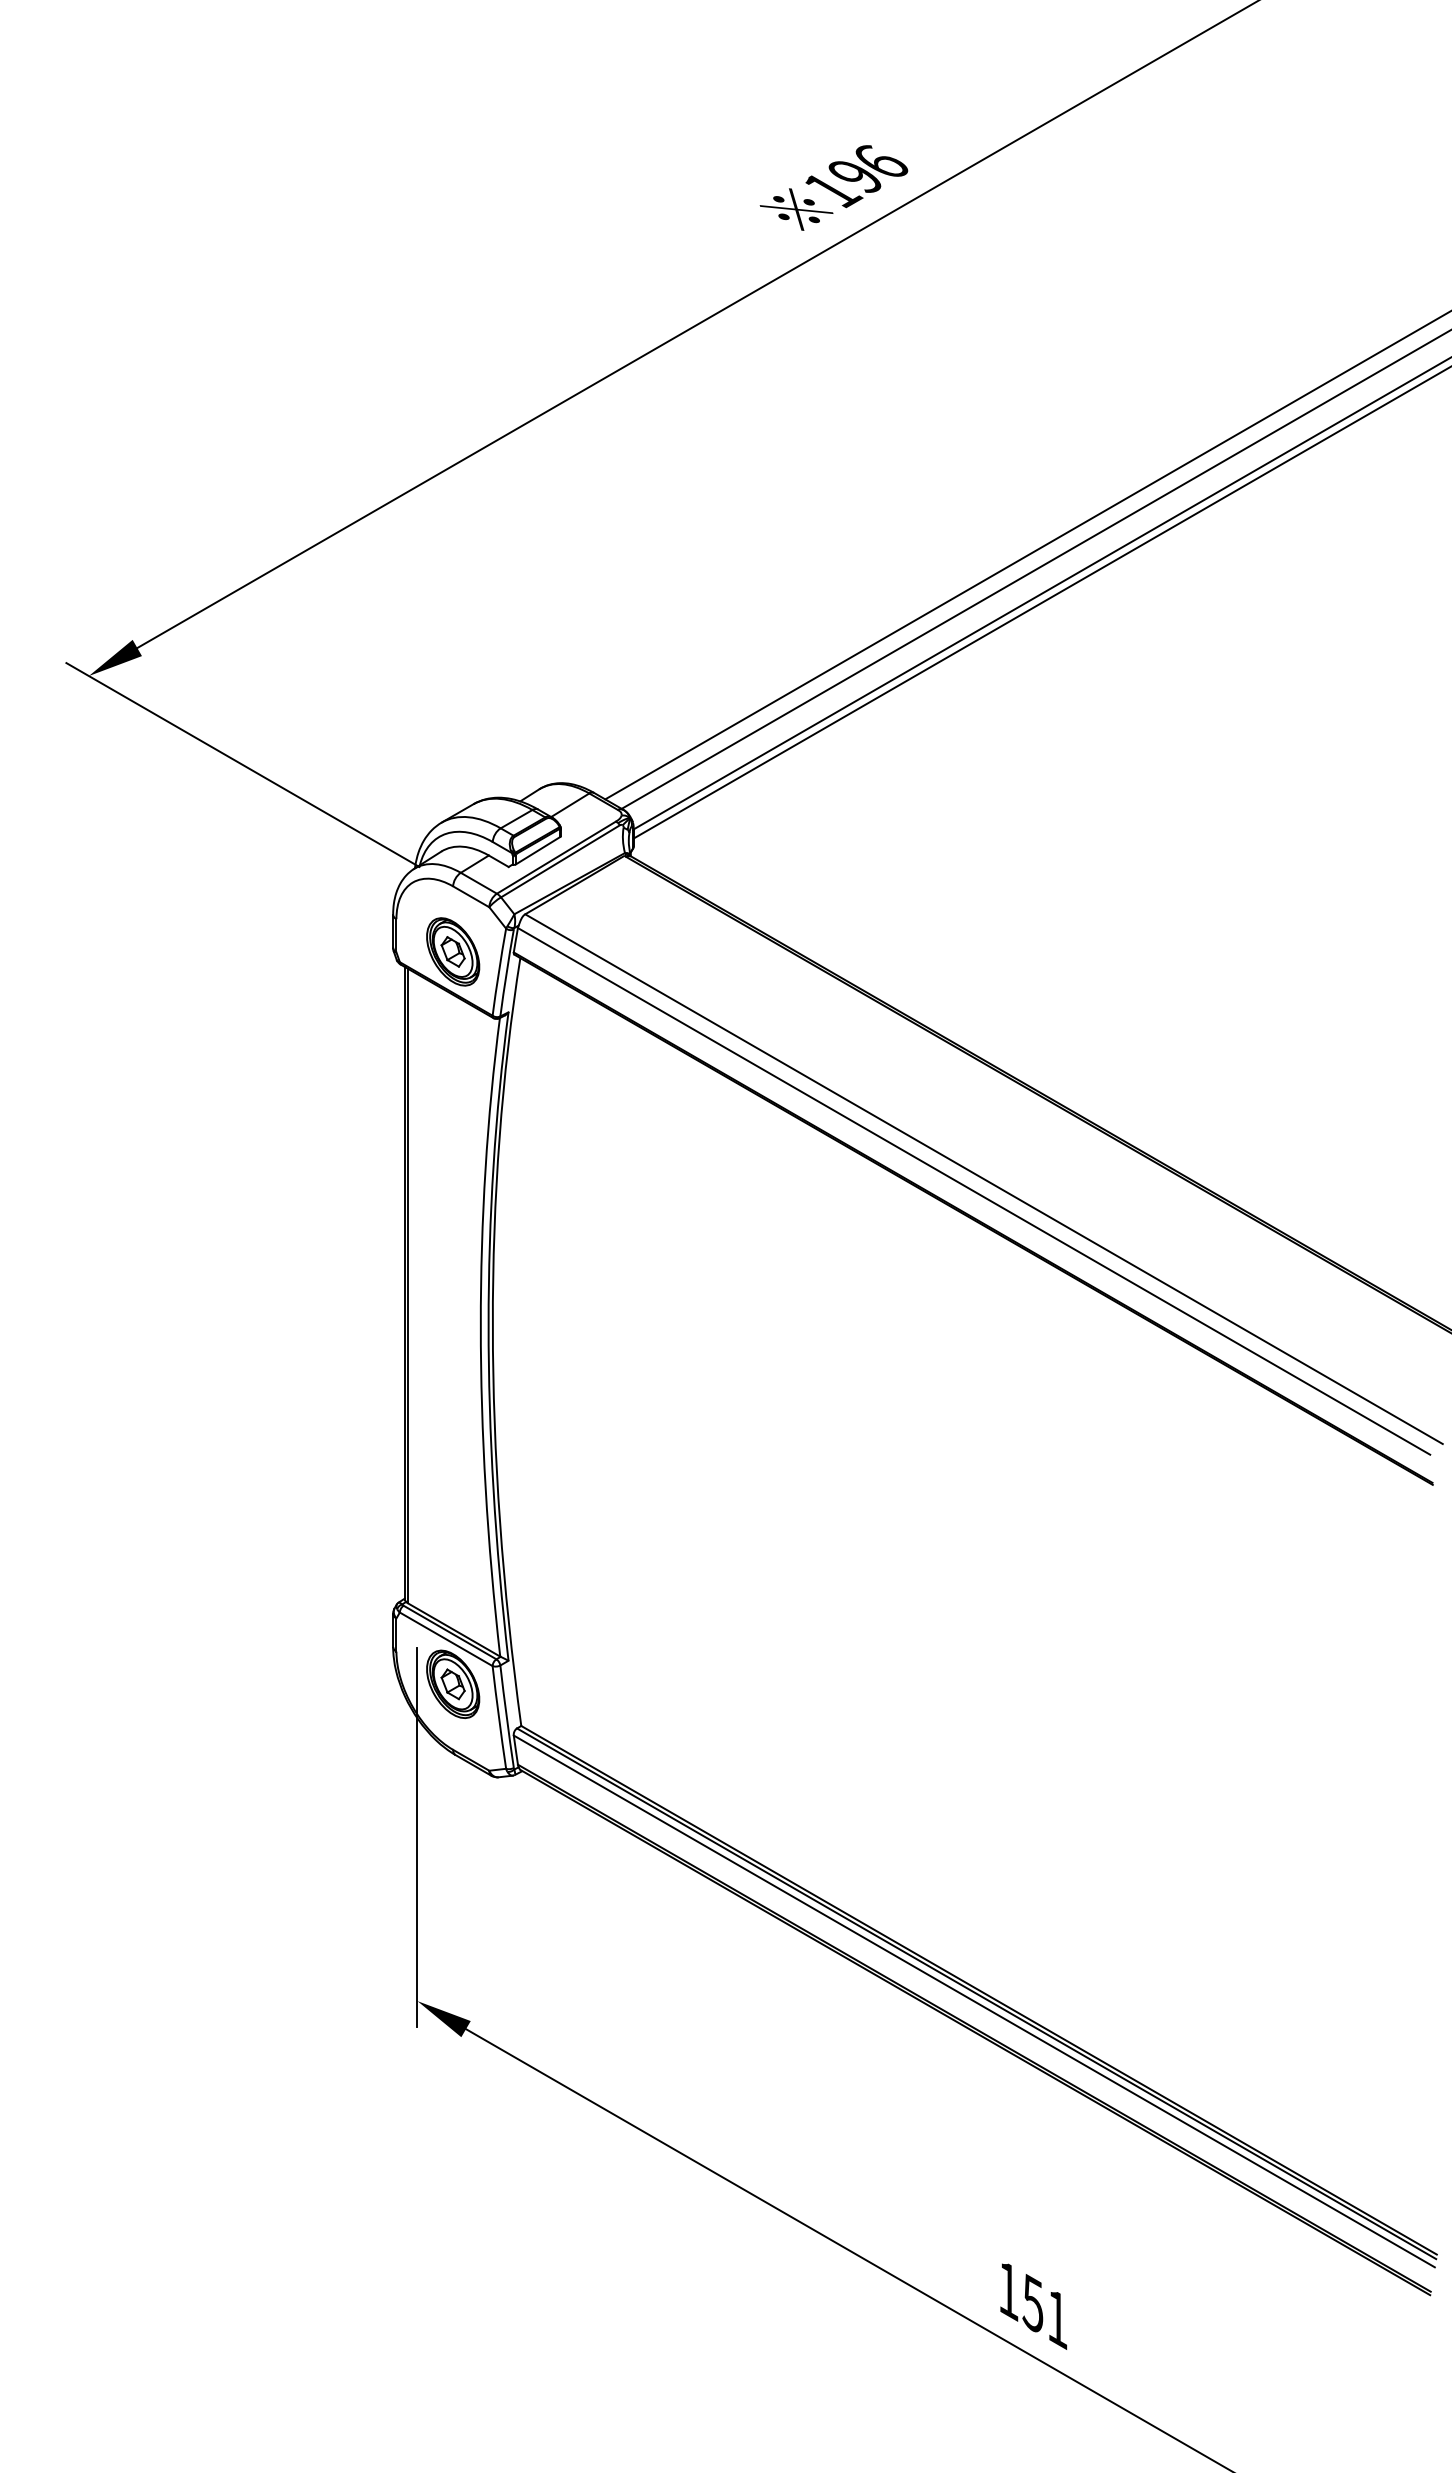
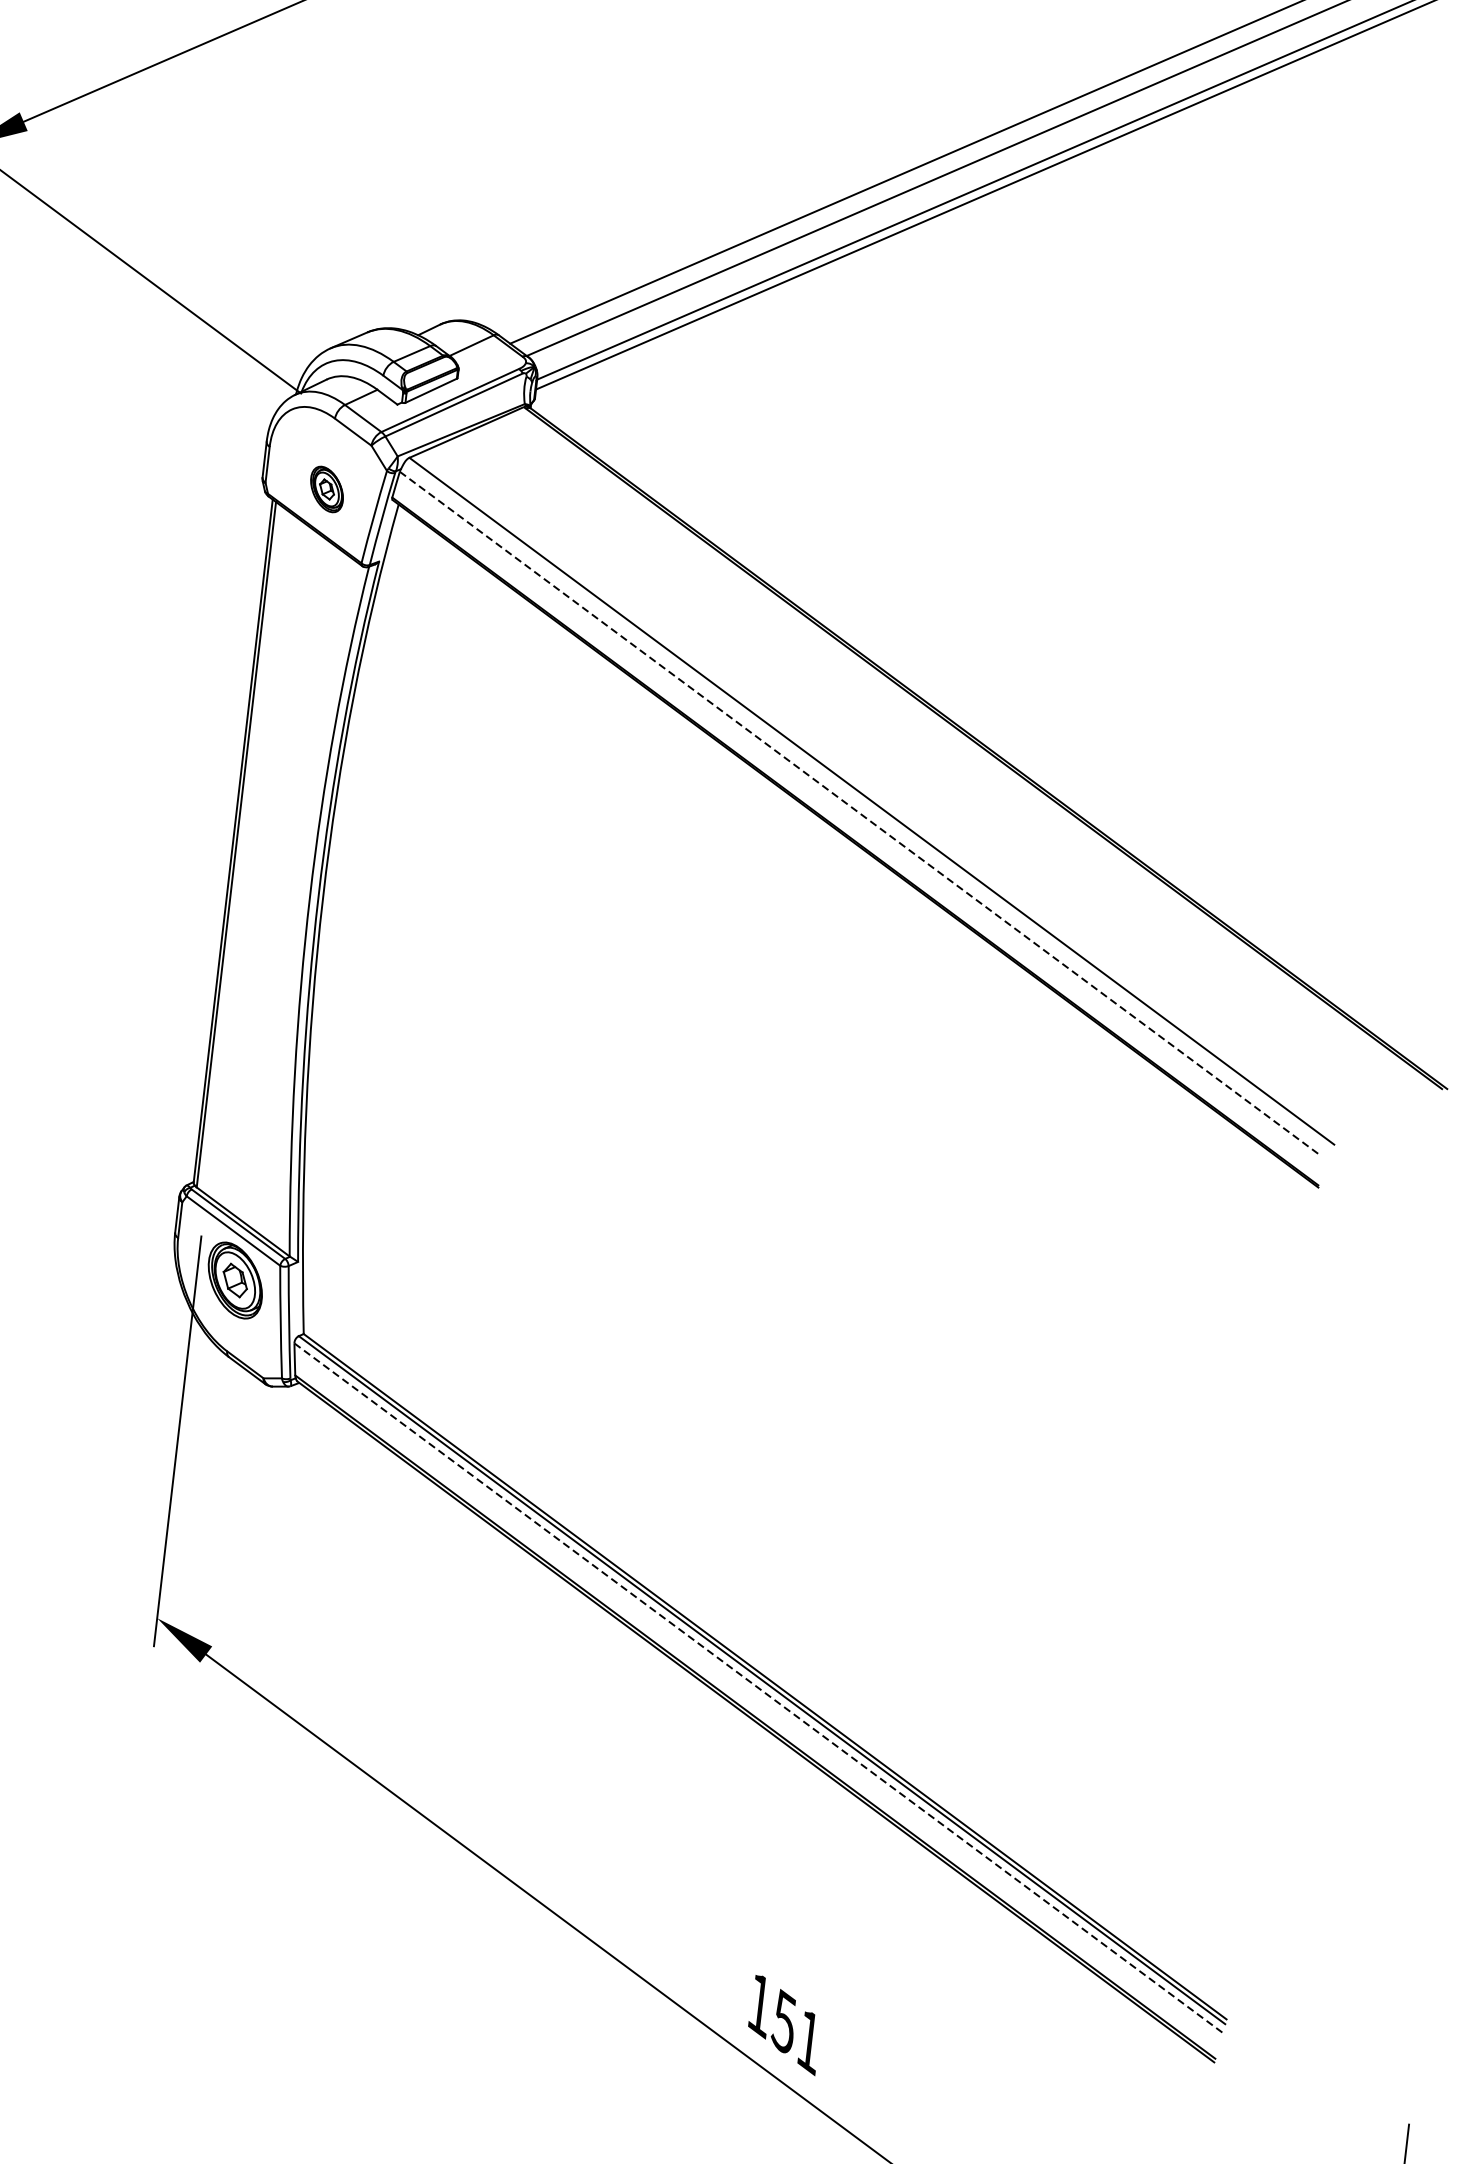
part: (453, 951) -> (327, 489), size x0.6
line: (974, 1191) -> (860, 813), solid -> dashed
line: (974, 2001) -> (758, 1688), solid -> dashed

